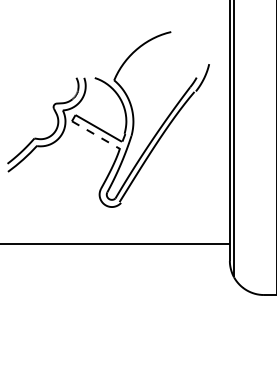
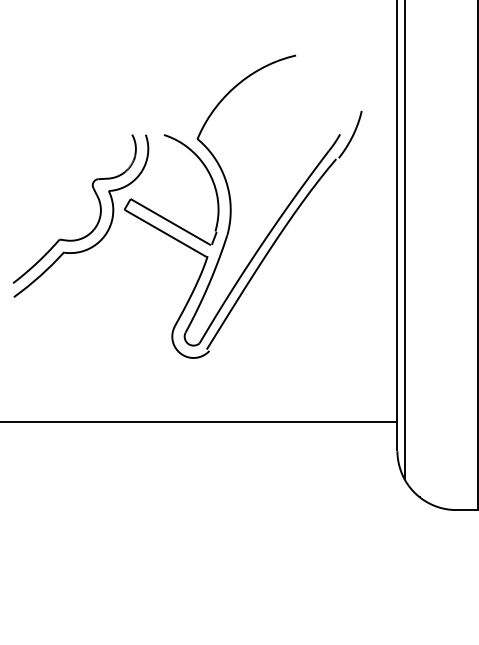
line: (96, 135) -> (166, 234), dashed -> solid

